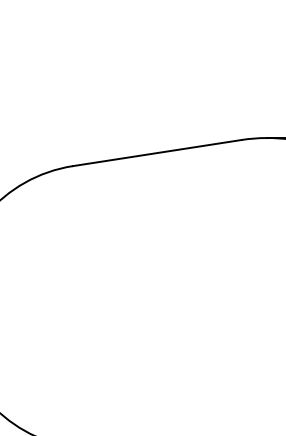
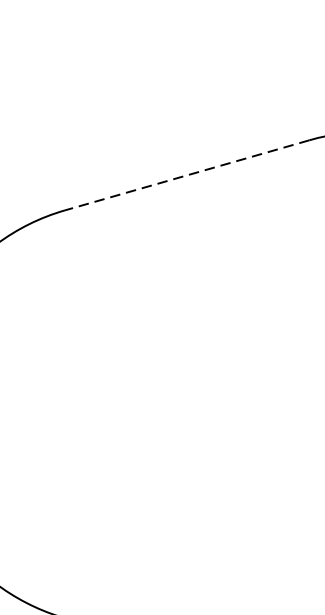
line: (156, 153) -> (186, 176), solid -> dashed

